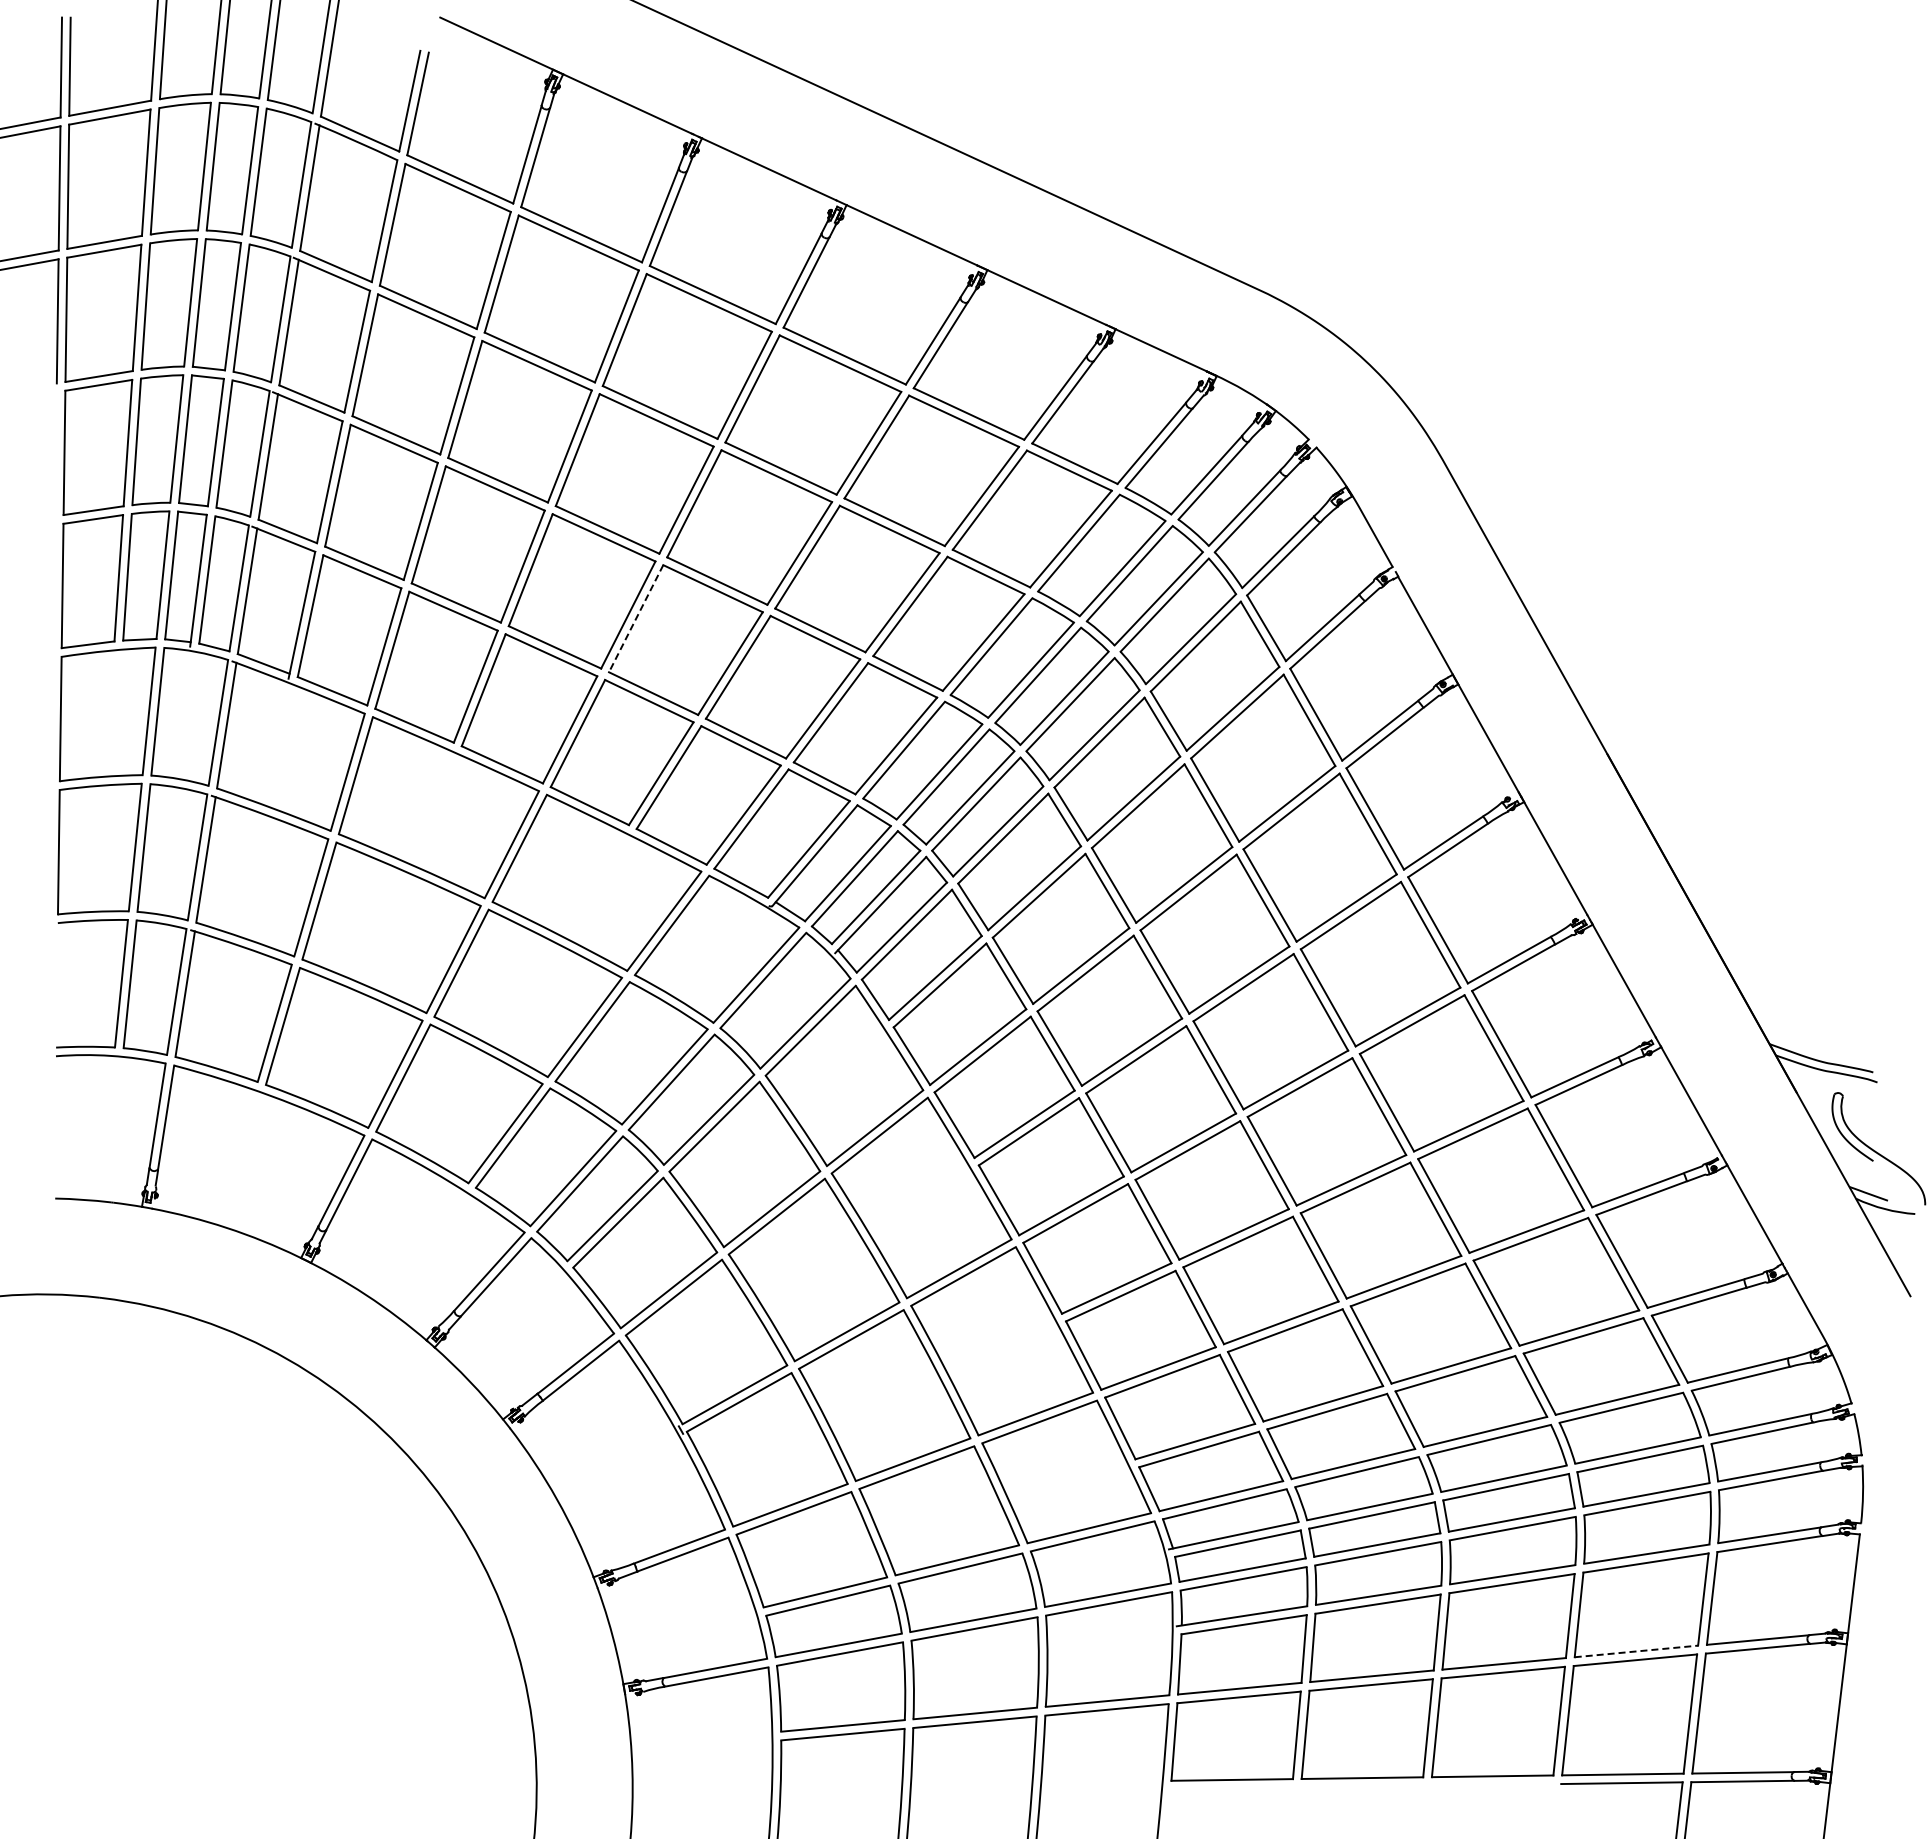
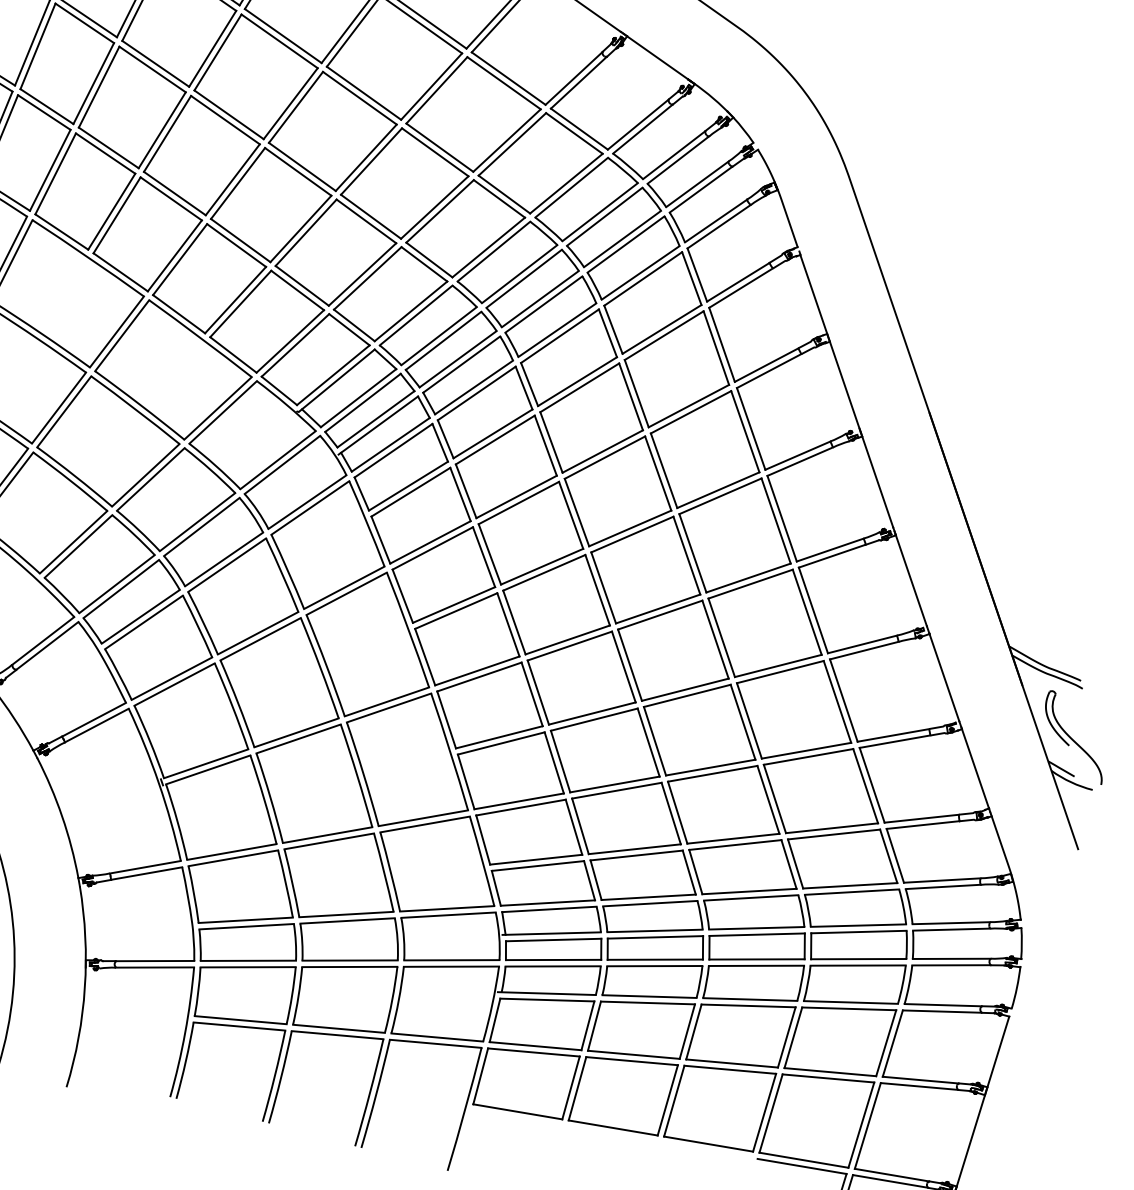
line: (635, 619) -> (237, 184), dashed -> solid
line: (1636, 1651) -> (830, 1072), dashed -> solid

